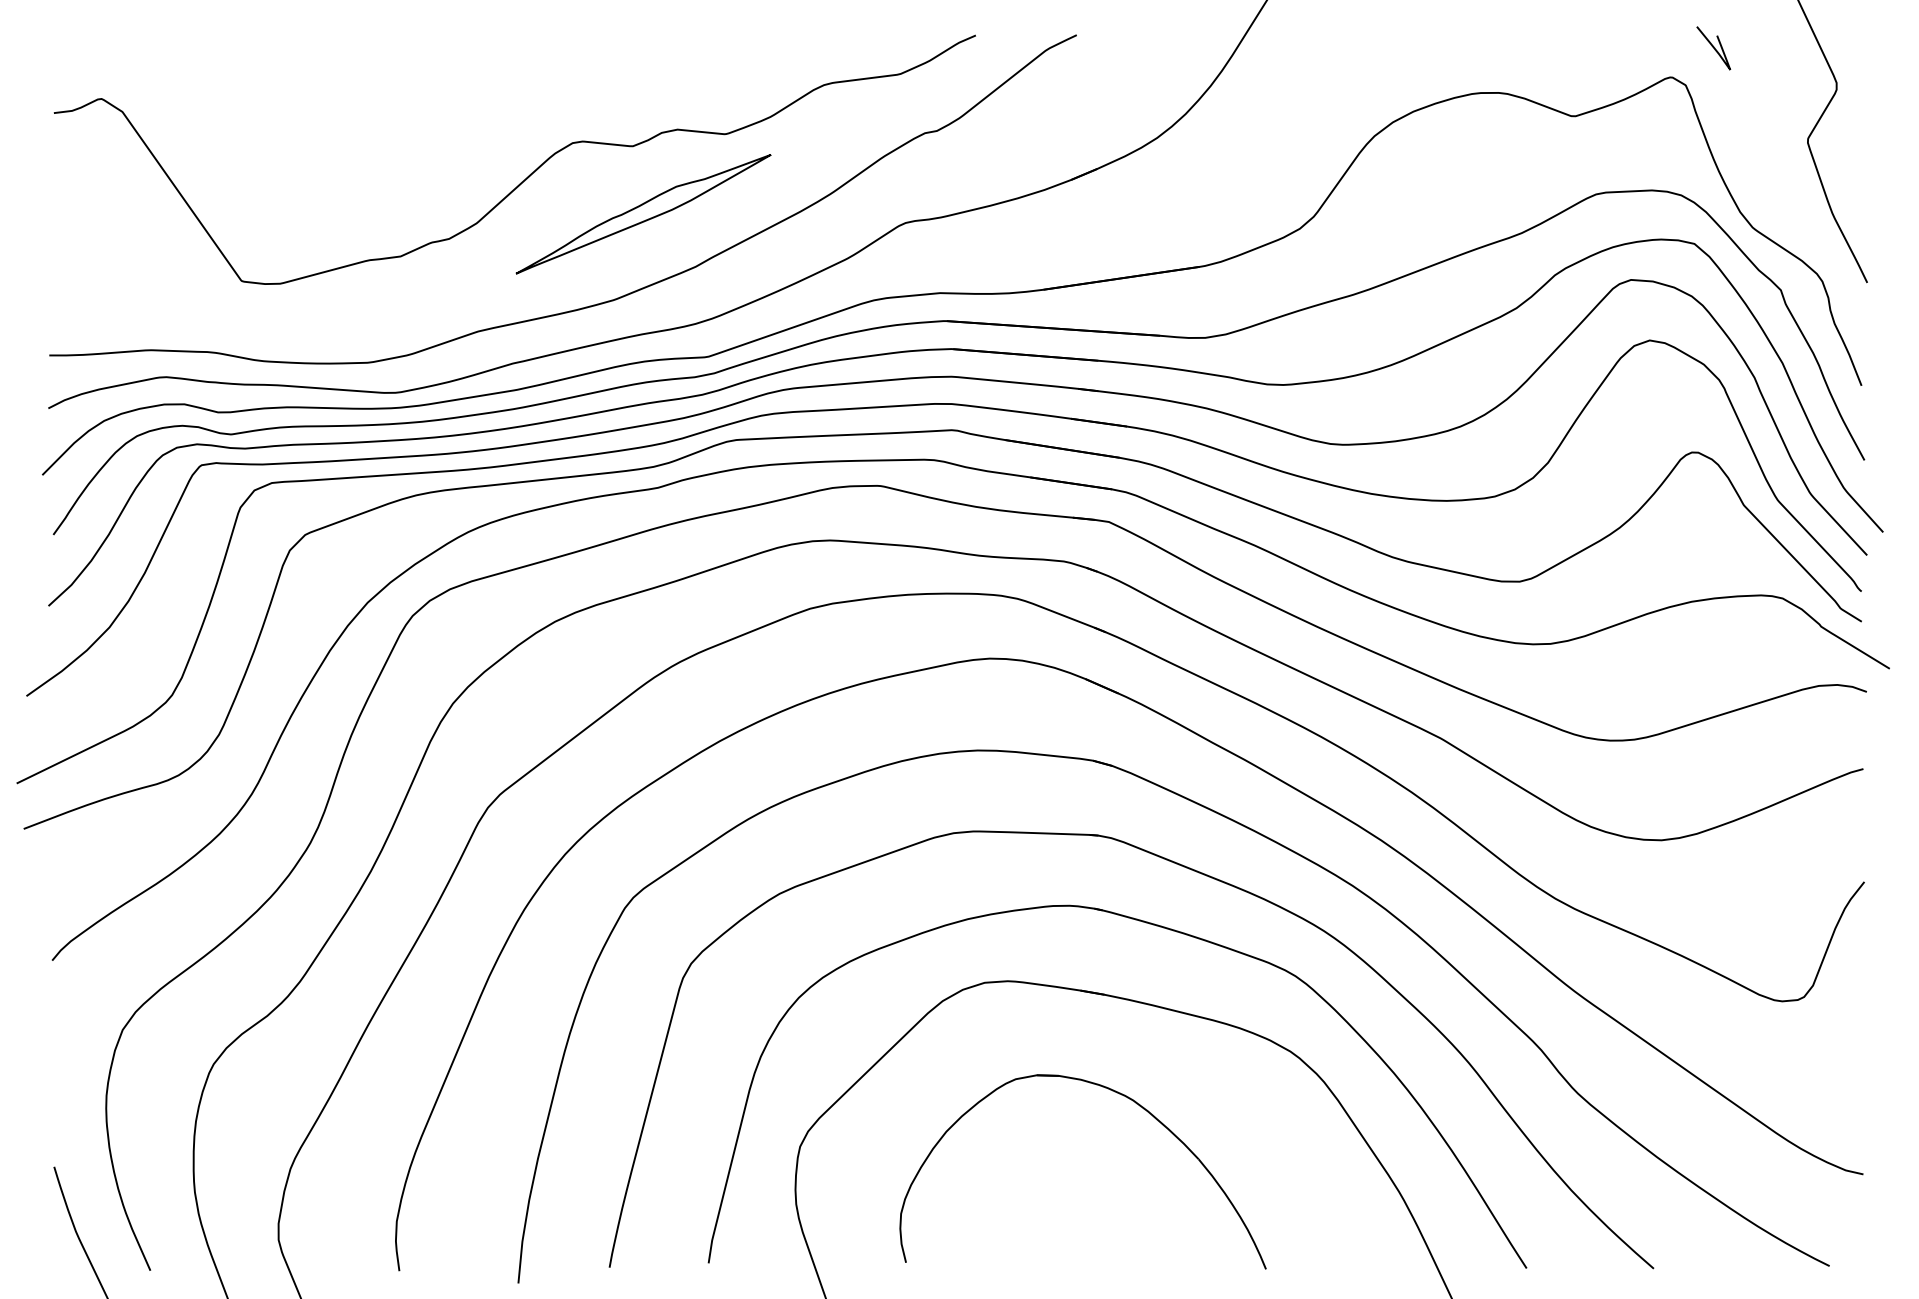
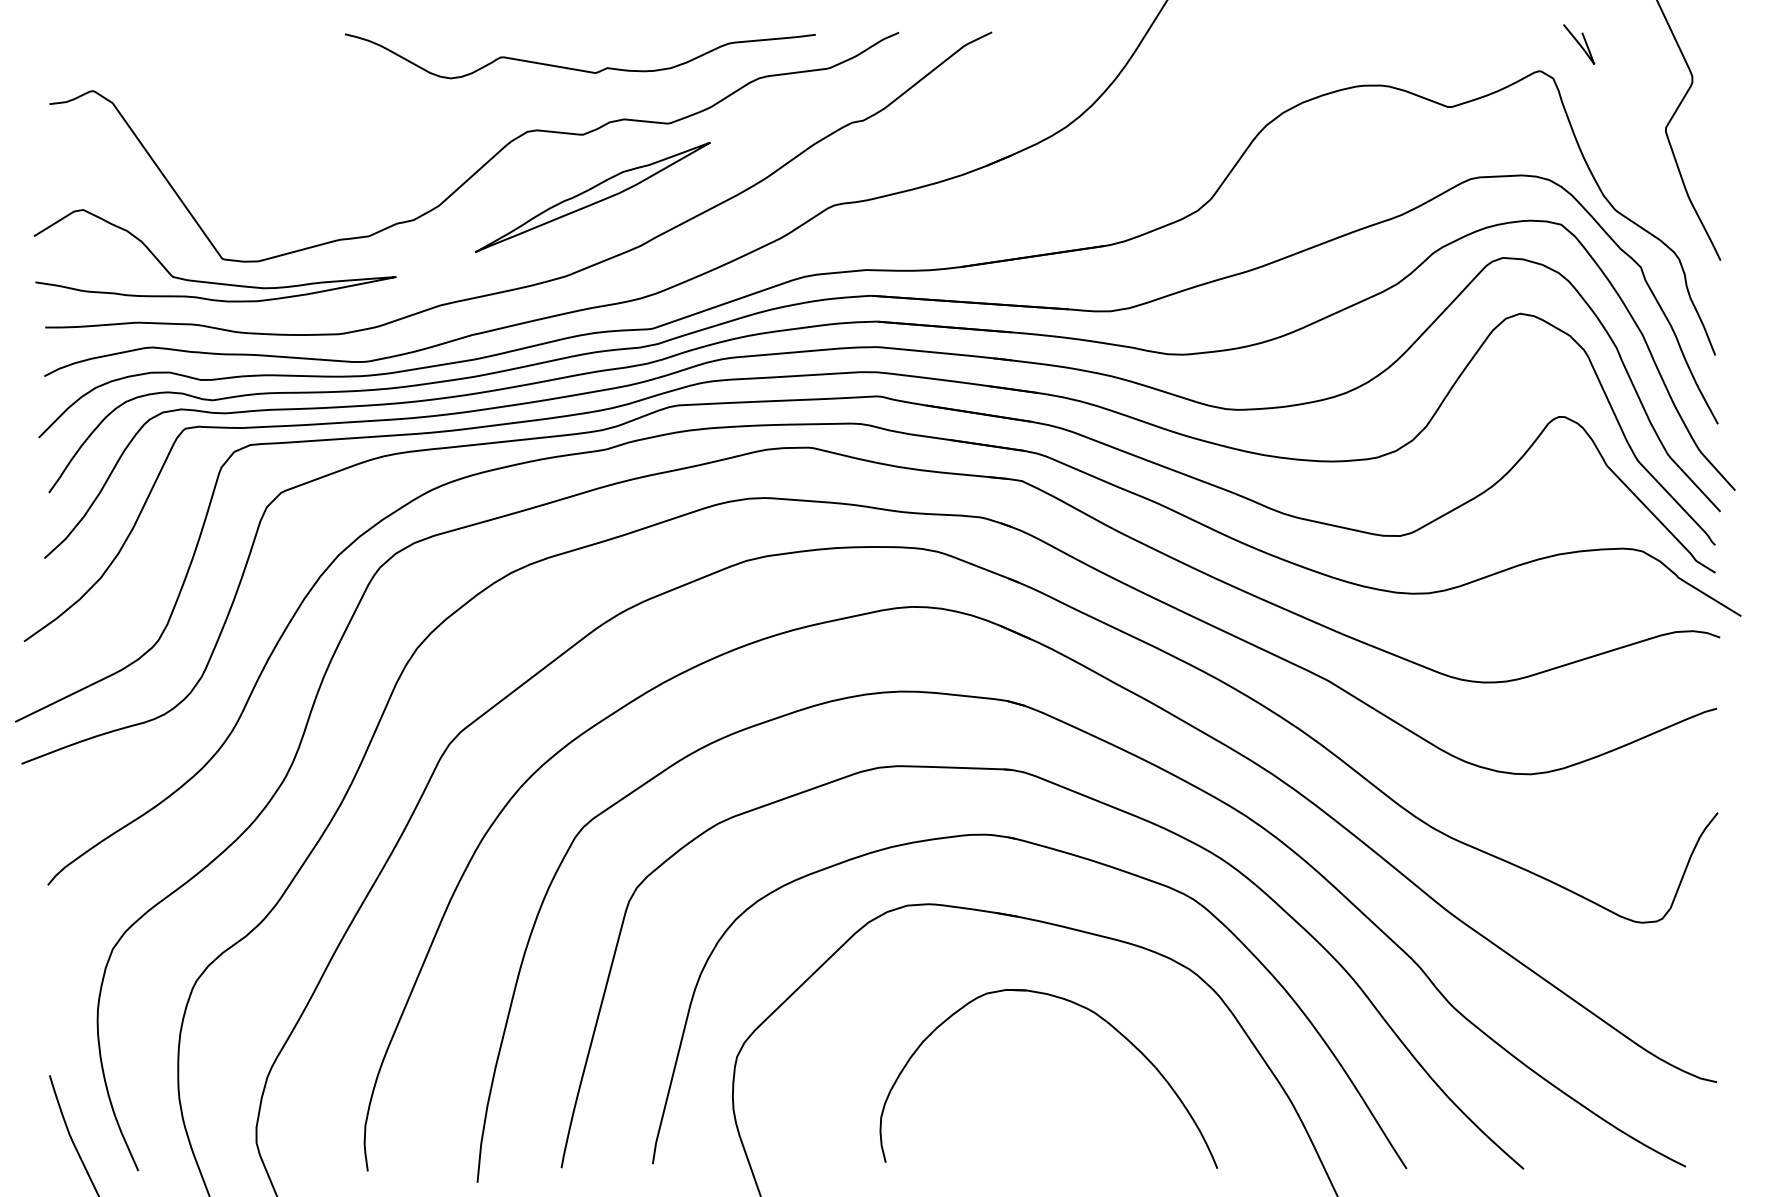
curve: (625, 74) -> (576, 68), added
curve: (228, 305) -> (210, 281), added
part: (1118, 1094) -> (1081, 1007), moved

